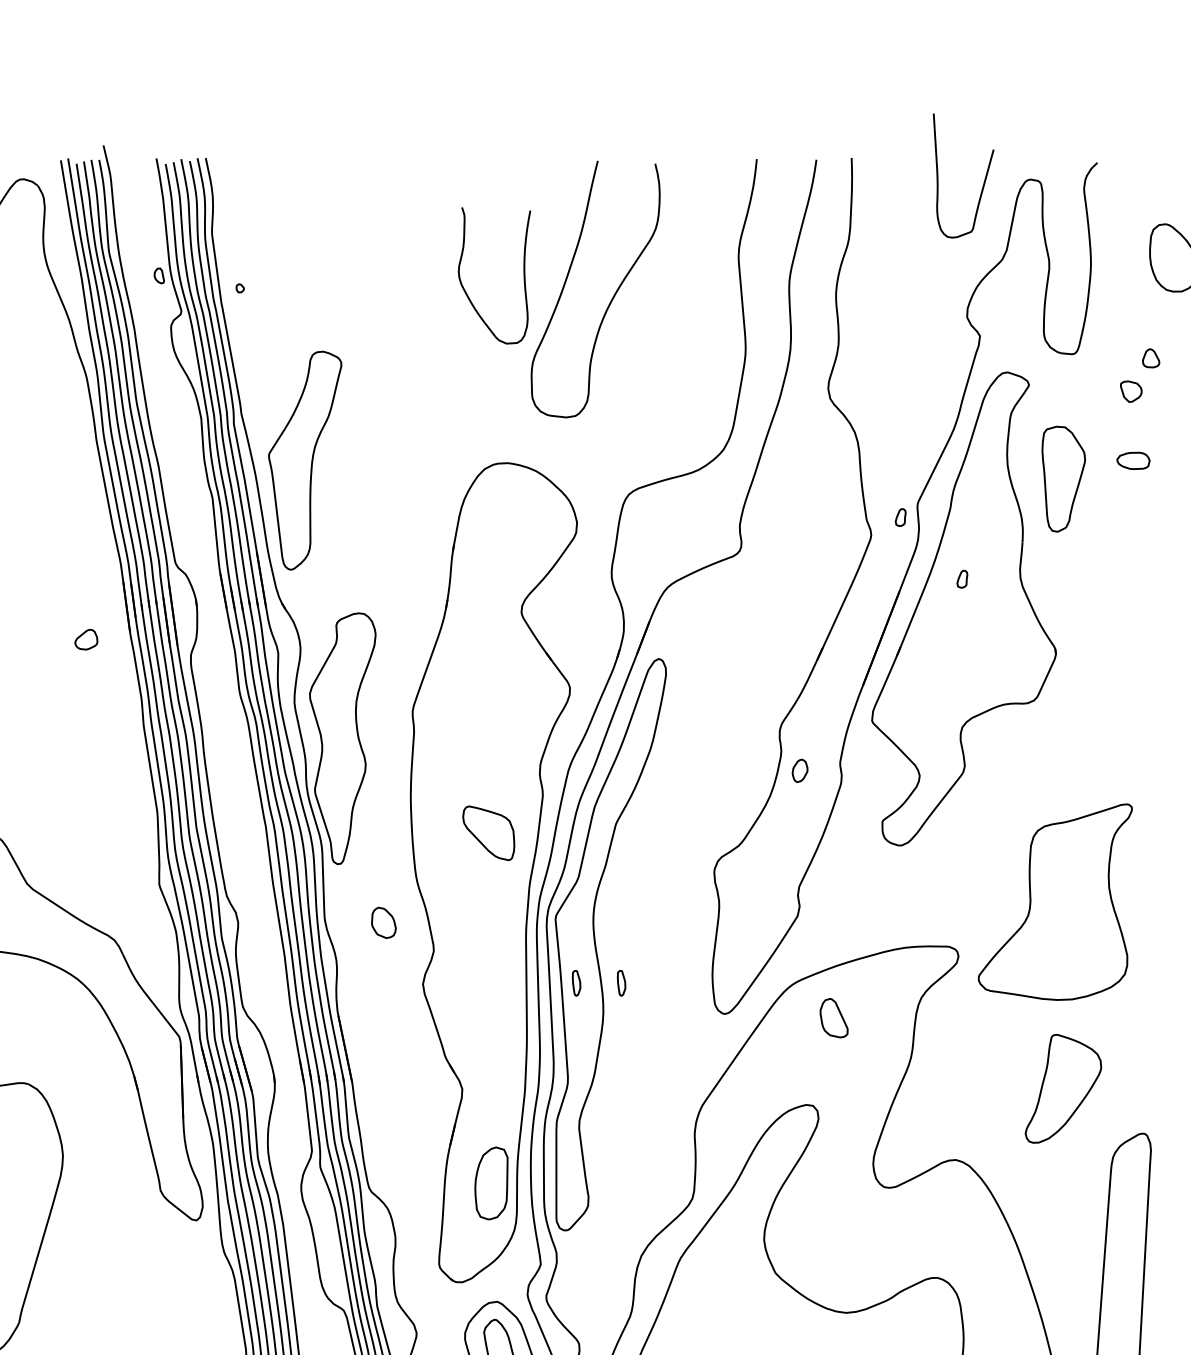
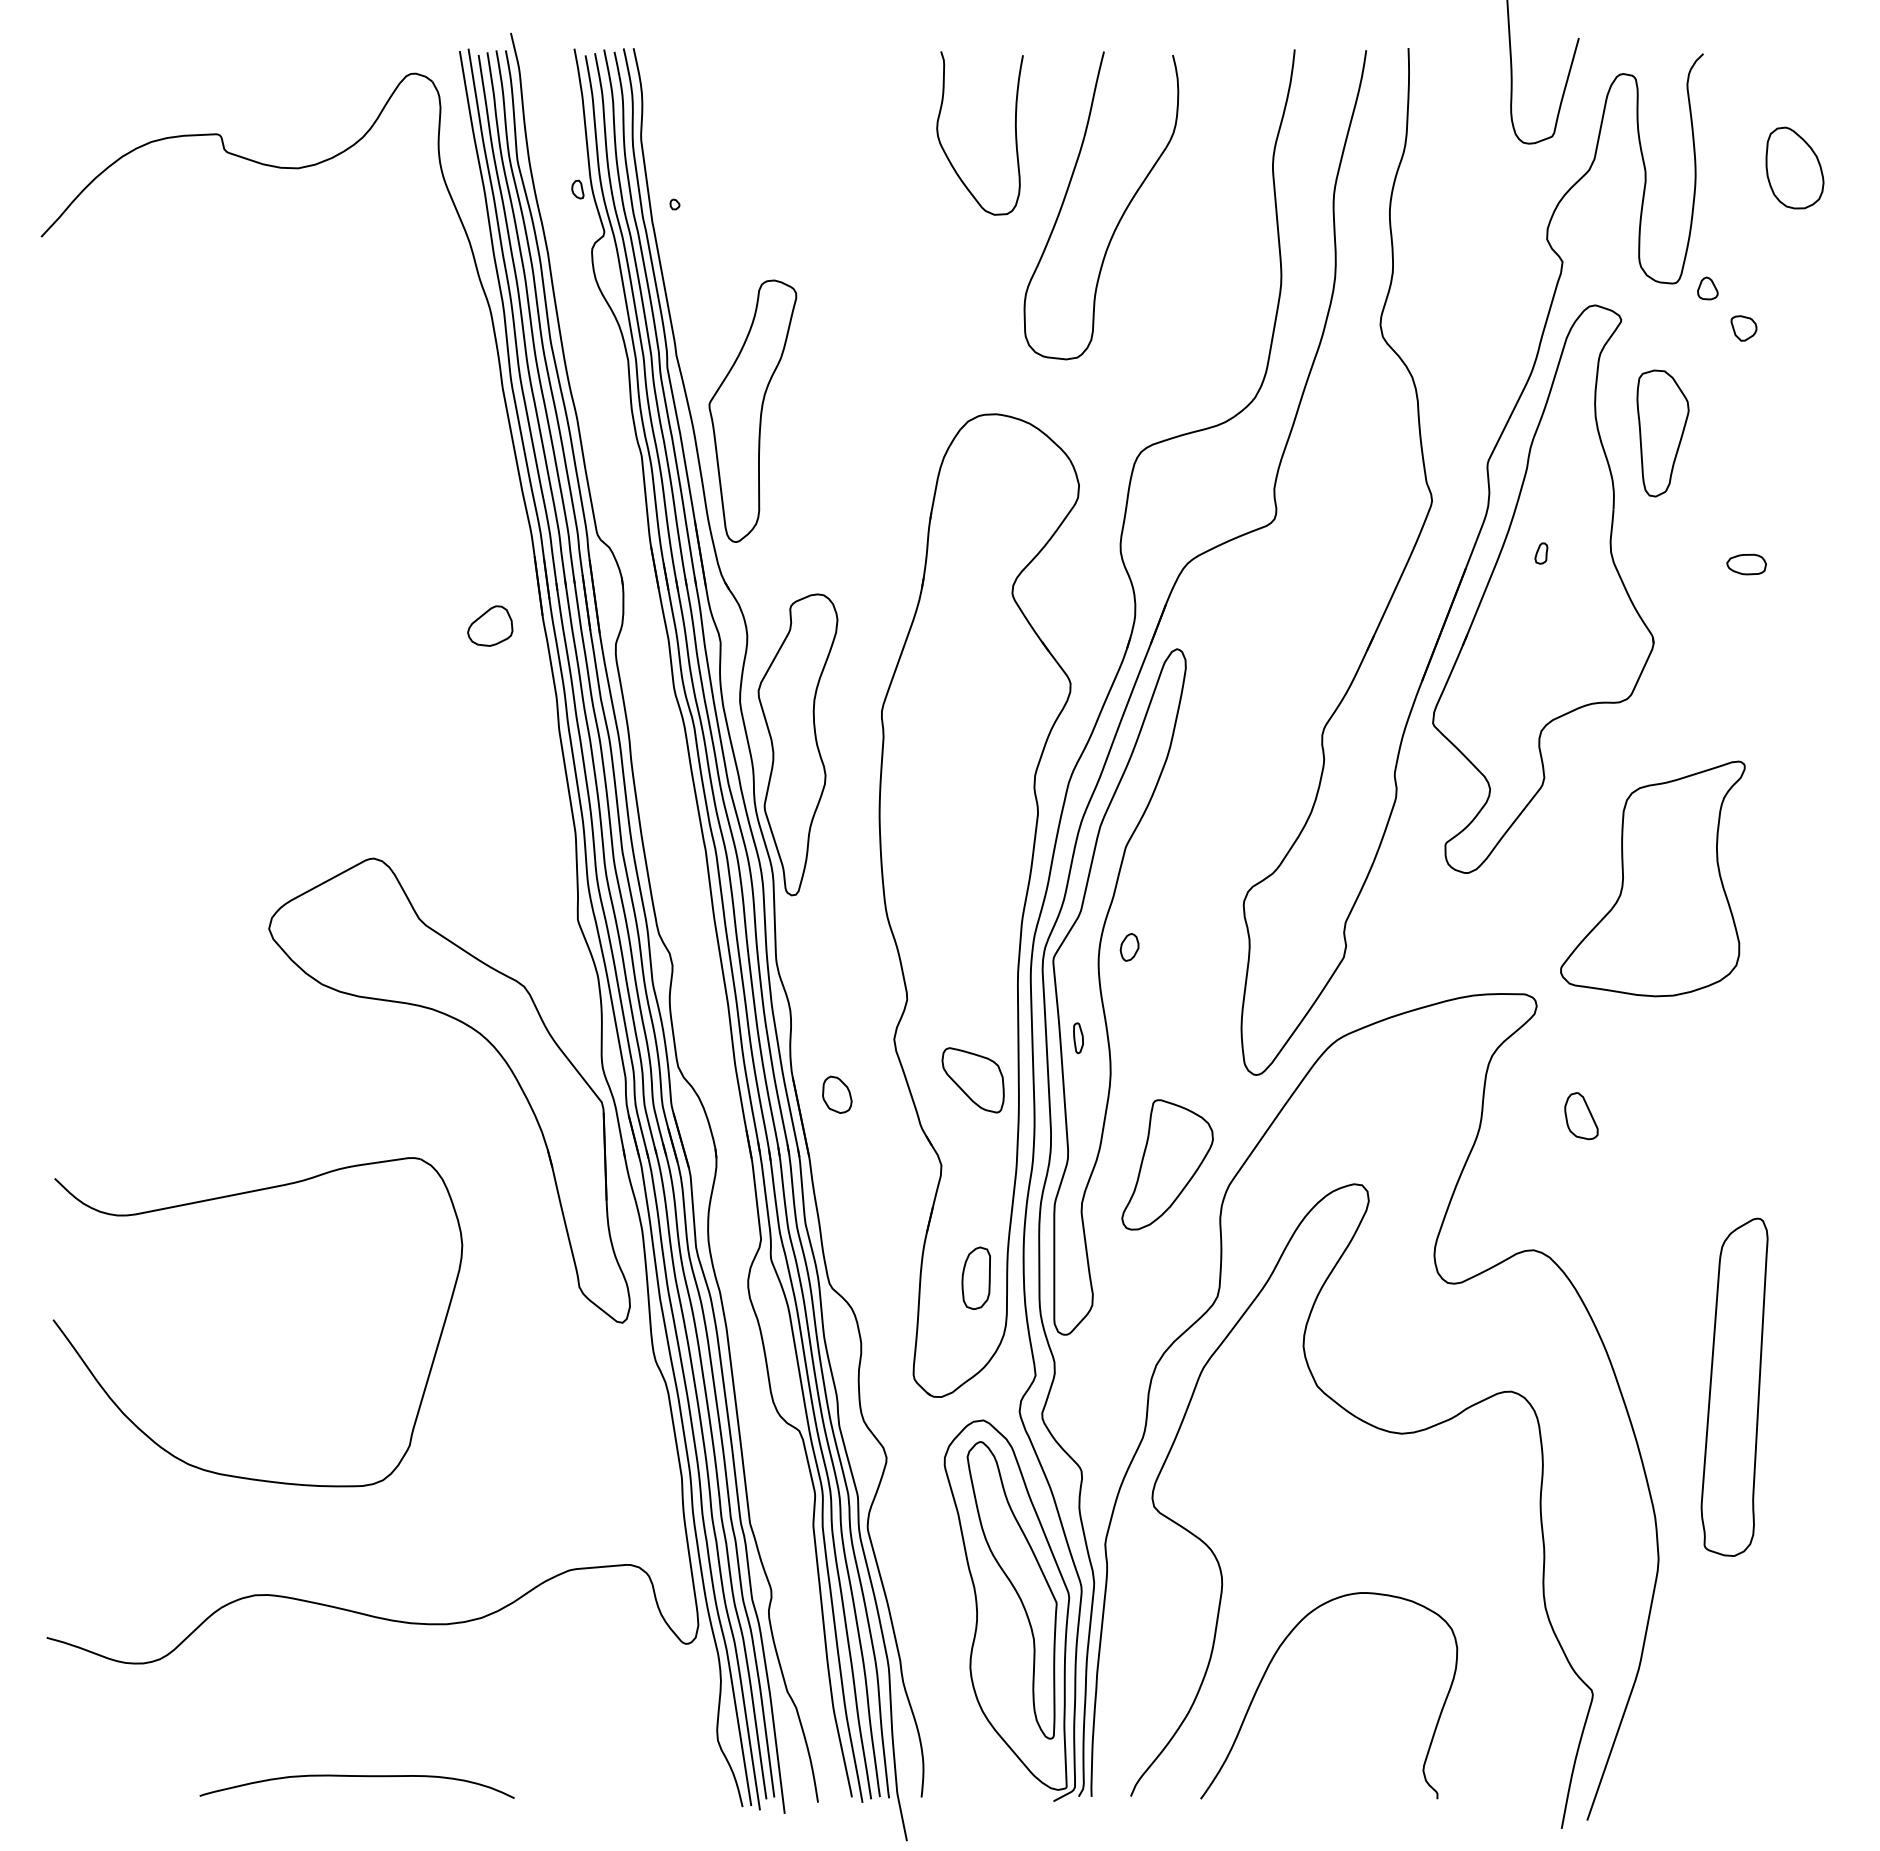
curve: (523, 269) -> (1014, 126), moved
part: (1150, 358) -> (1707, 288), moved
part: (1133, 460) -> (1746, 564), moved
part: (900, 517) -> (1467, 479), removed
part: (86, 639) -> (490, 625), size x1.67
part: (799, 770) -> (1129, 947), moved
part: (488, 833) -> (972, 1080), moved
part: (1055, 901) -> (1652, 878), moved
part: (384, 922) -> (837, 1094), moved
part: (621, 983) -> (1132, 1038), removed
part: (834, 1018) -> (1581, 1116), moved
part: (1063, 1088) -> (1167, 1164), moved
part: (490, 1182) -> (975, 1277), size x0.71

